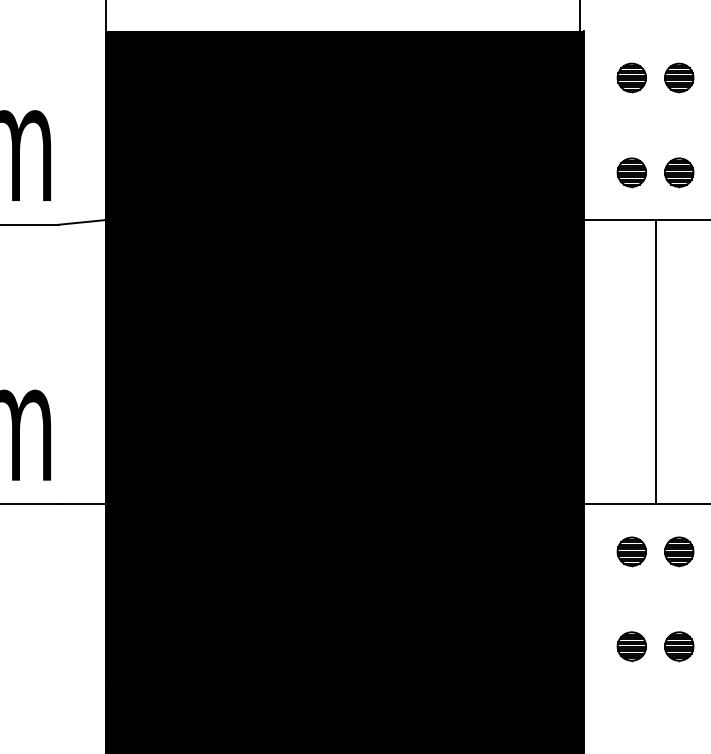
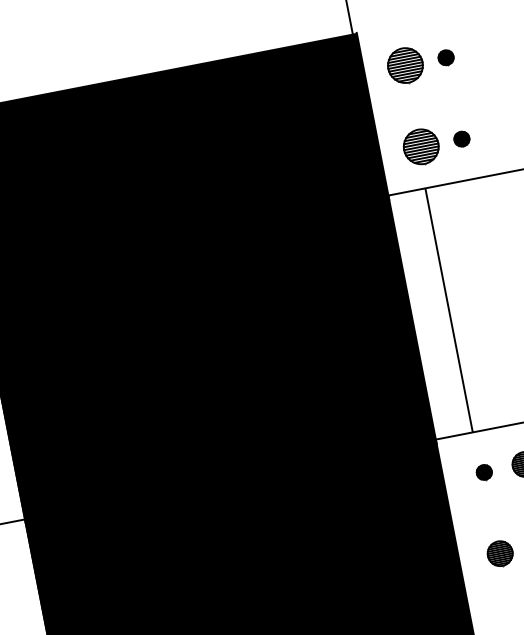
part: (631, 77) -> (404, 65), size x1.4
part: (679, 77) -> (446, 57), size x0.6
part: (631, 172) -> (420, 146), size x1.4
part: (679, 172) -> (462, 138), size x0.6
line: (655, 362) -> (449, 310), moved
part: (631, 551) -> (484, 472), size x0.6

